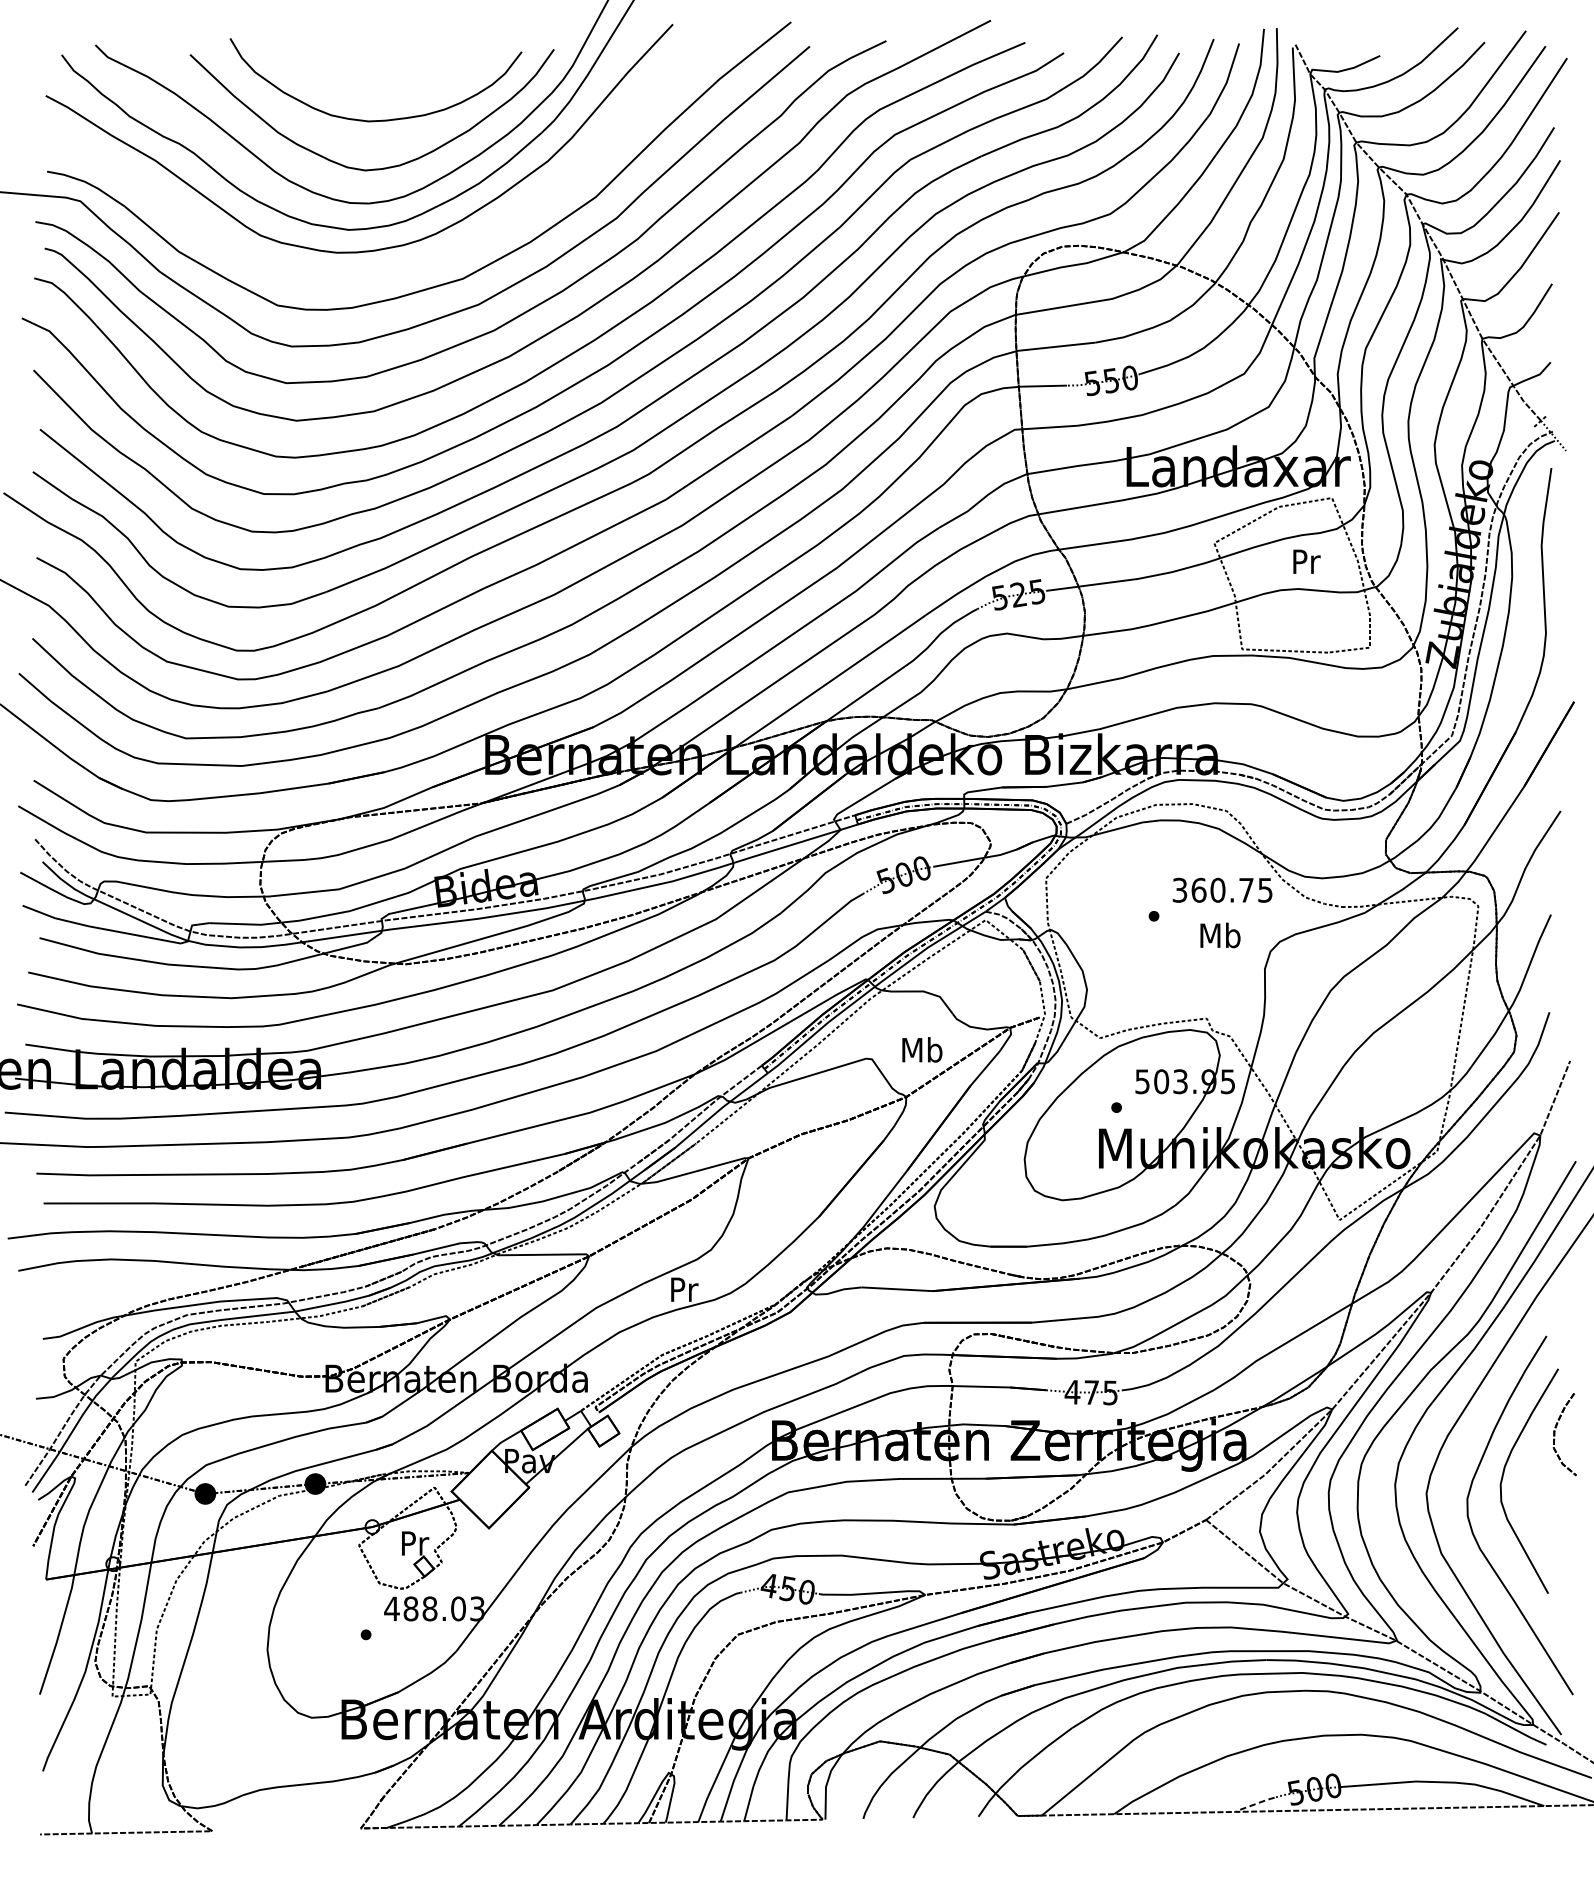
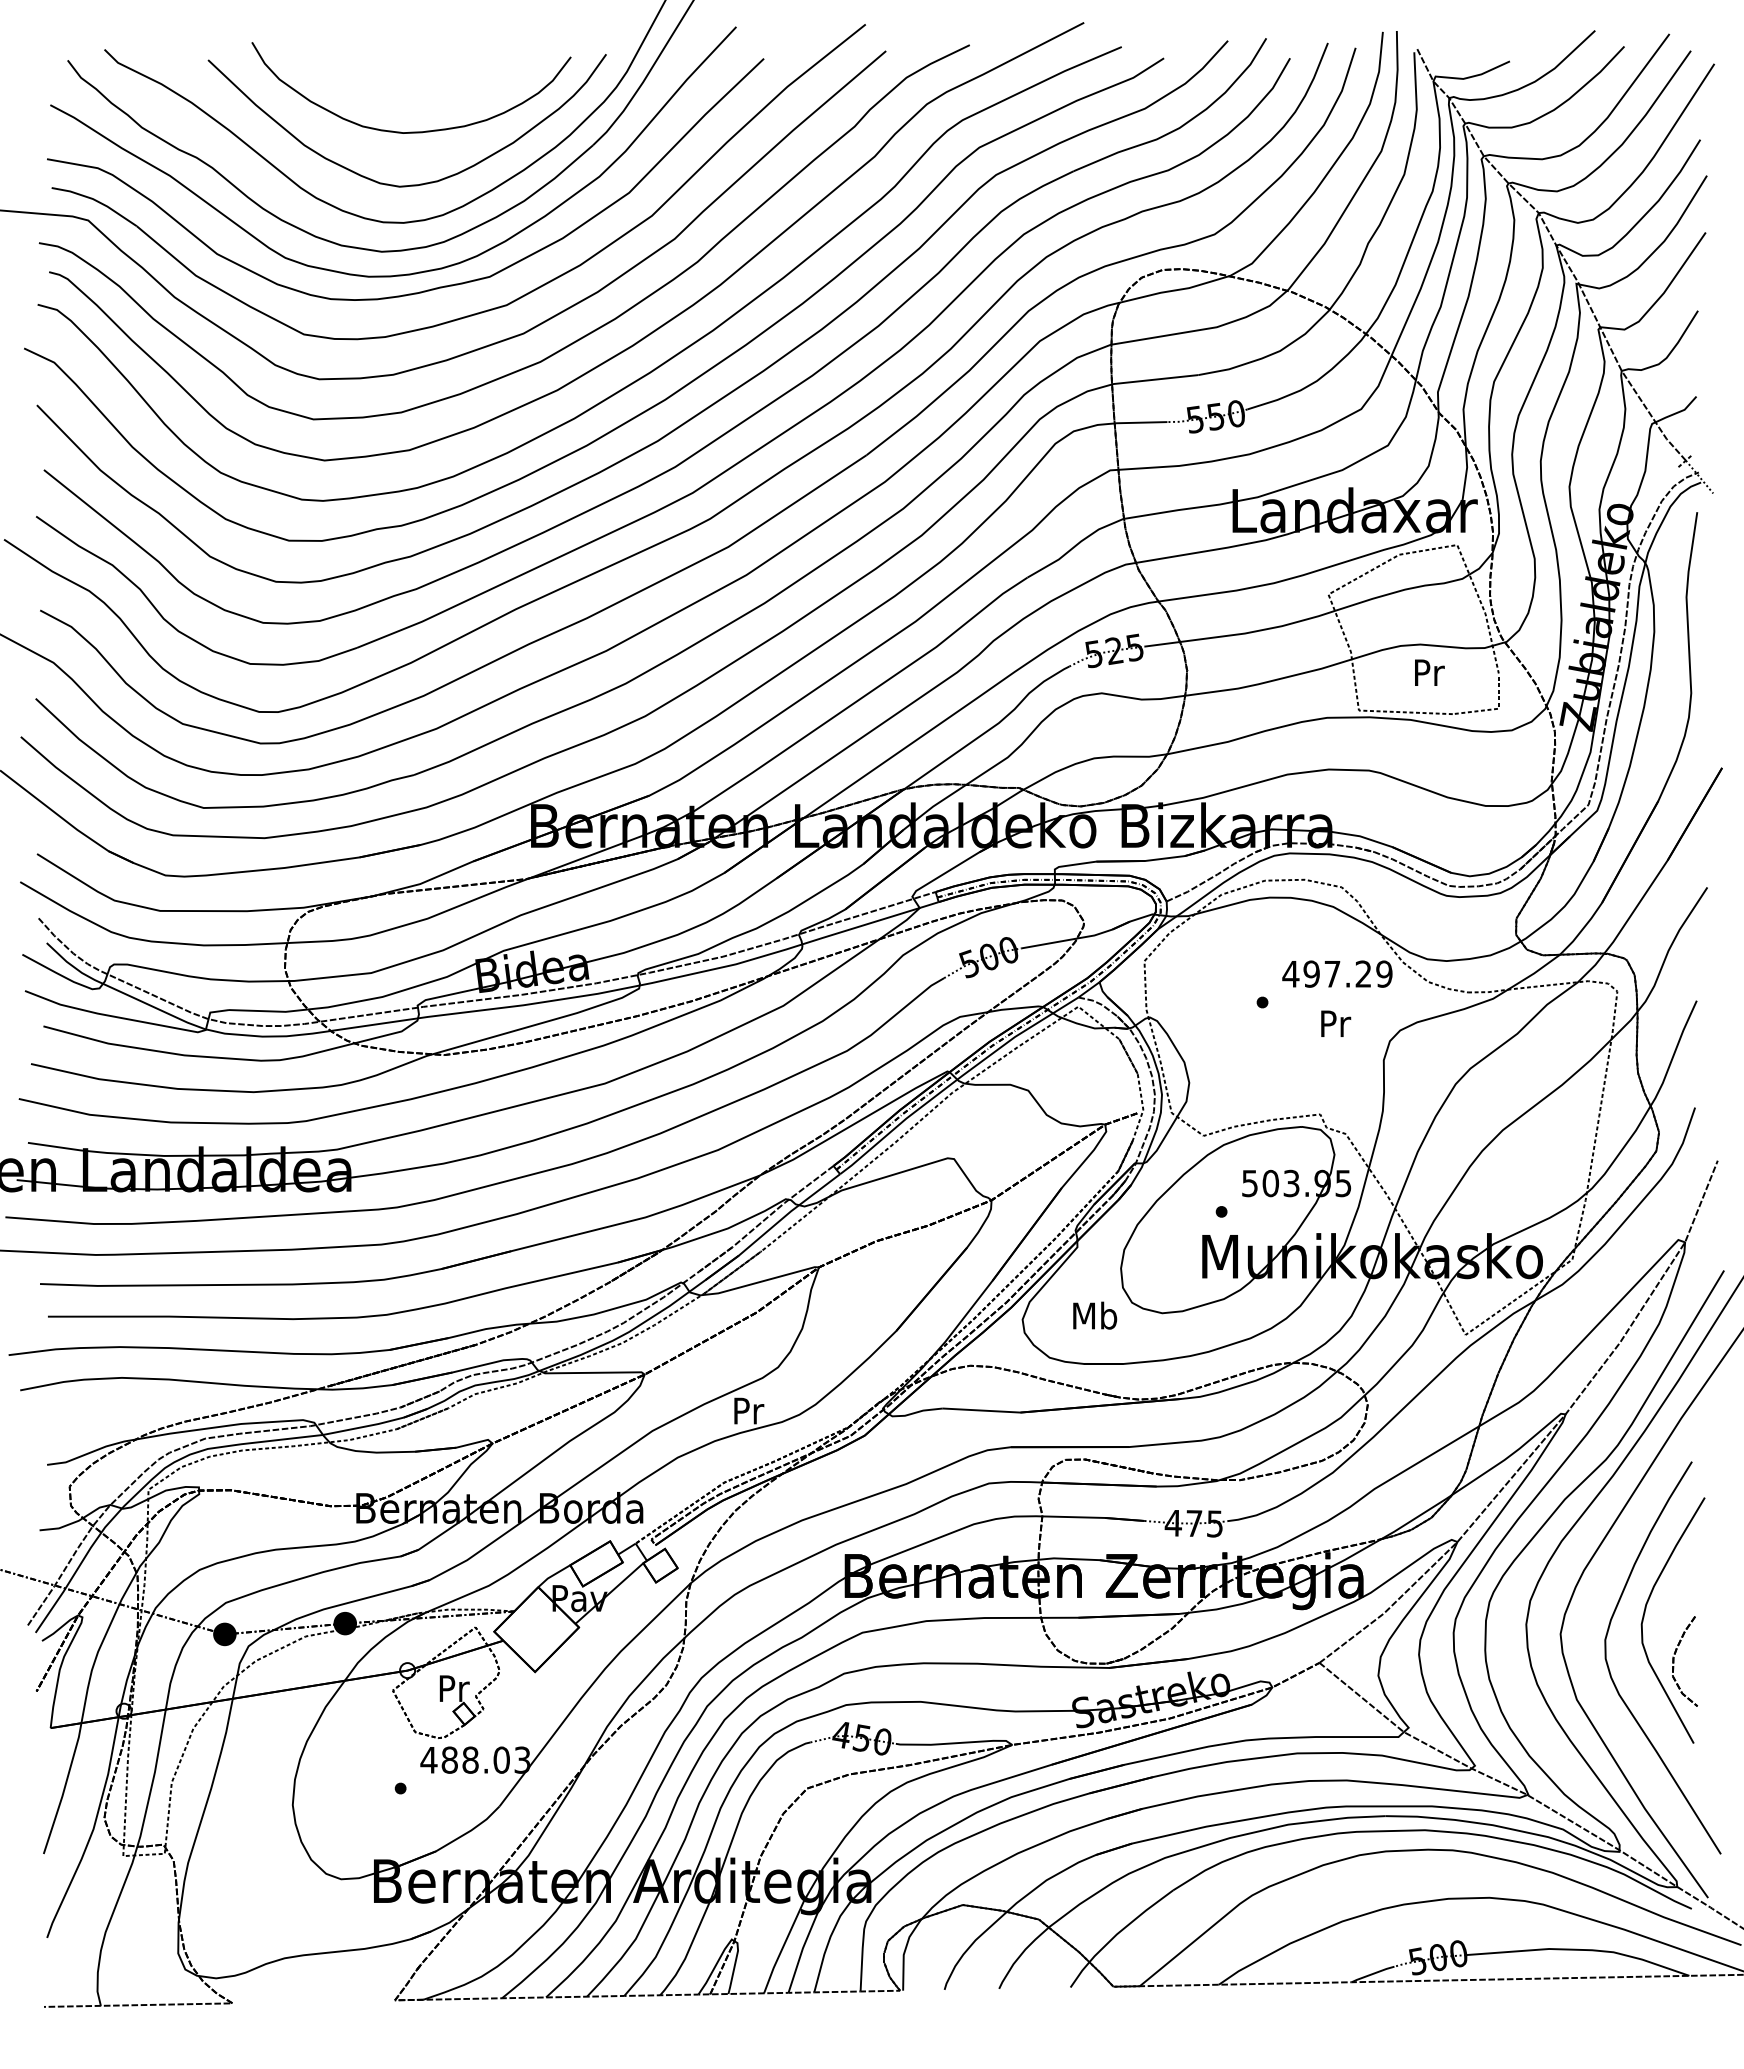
curve: (394, 263) -> (431, 288), added
text: (1306, 561) -> (1429, 672), moved
text: (1222, 889) -> (1337, 973), 360.75 -> 497.29
text: (1220, 935) -> (1335, 1023), Mb -> Pr
text: (922, 1049) -> (1095, 1315), moved
part: (1555, 1434) -> (1674, 1661), moved
line: (1254, 1804) -> (1372, 1974), dashed -> solid

